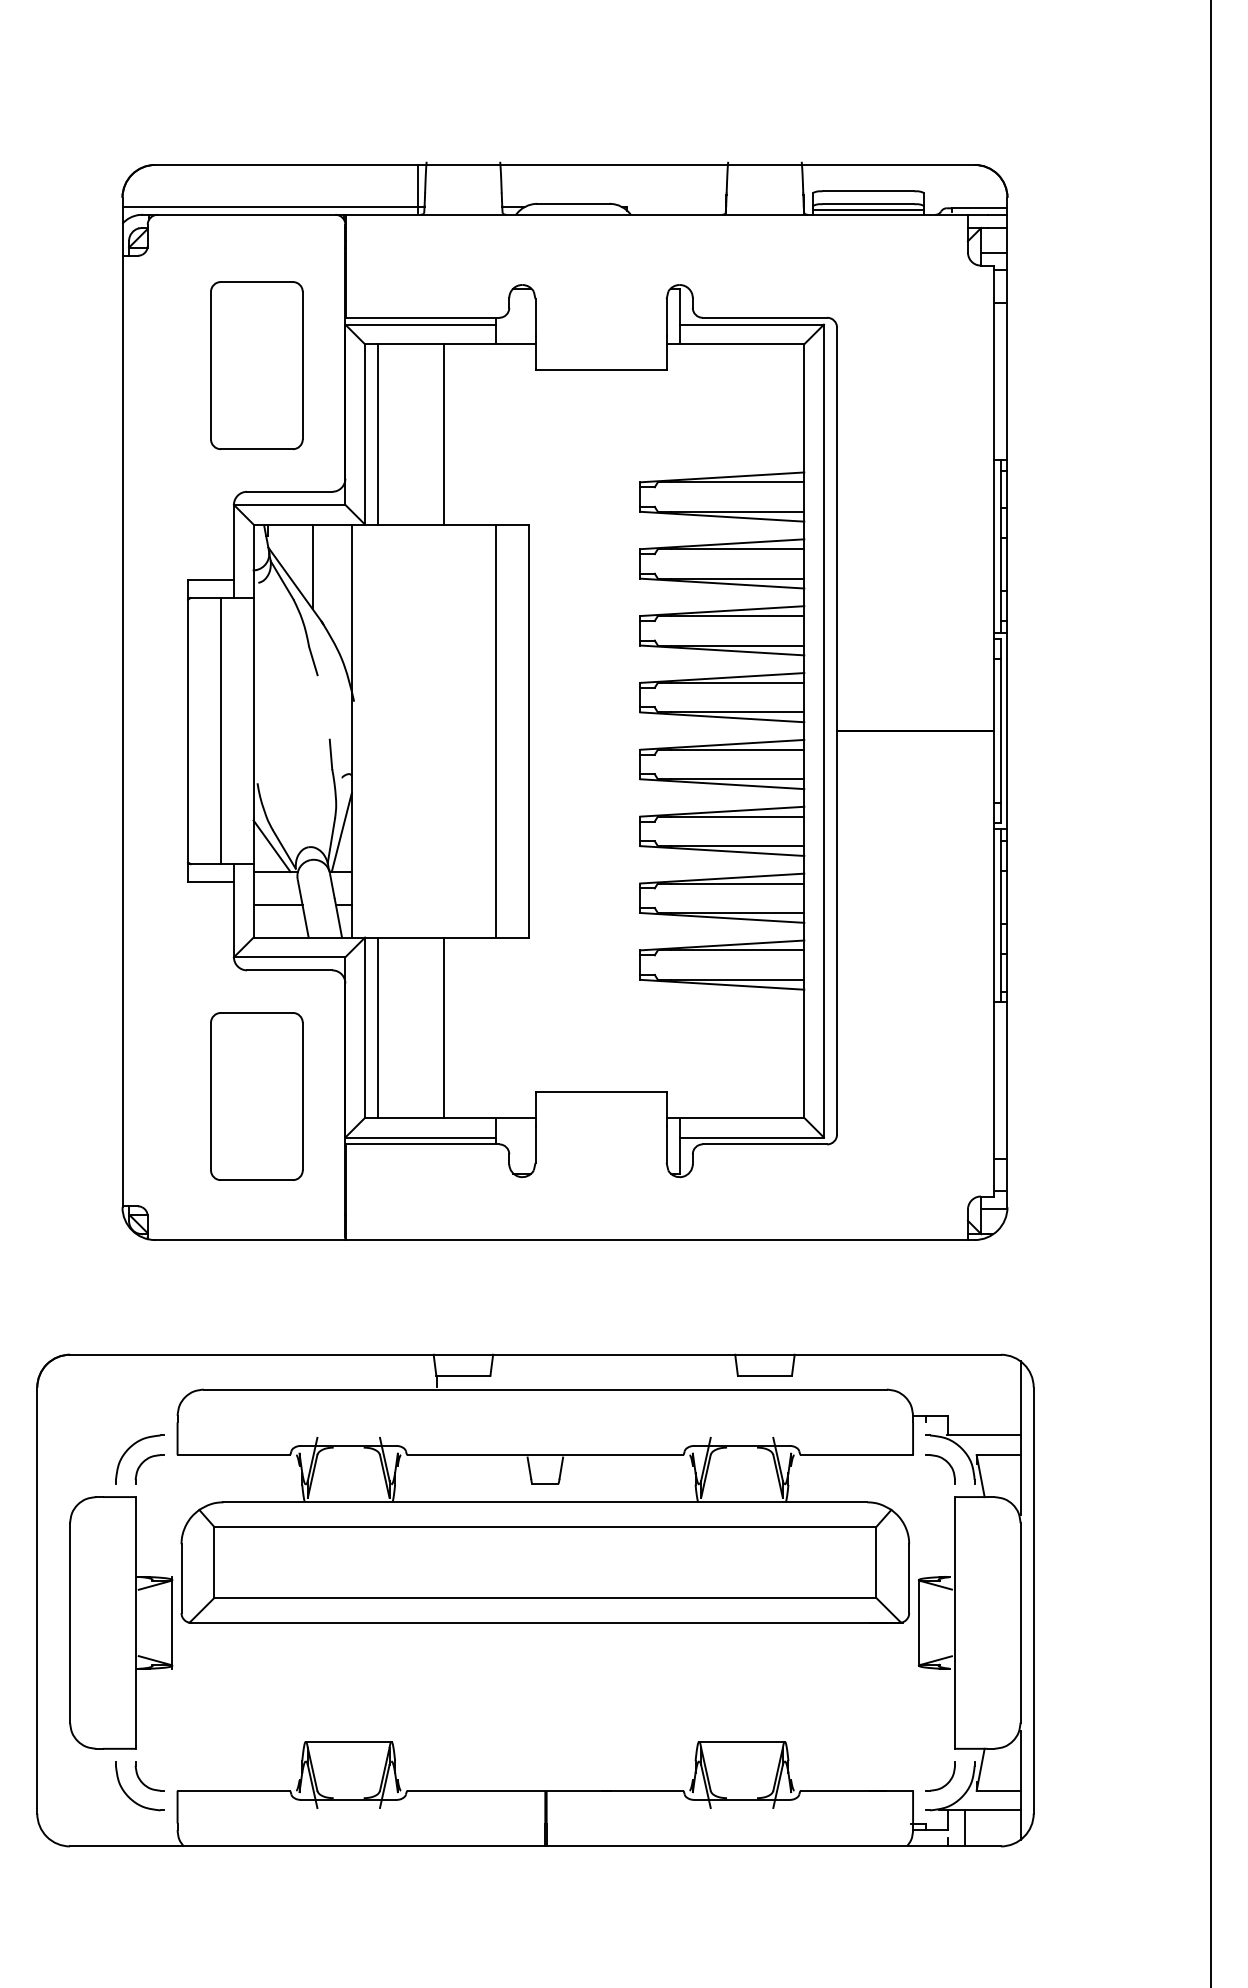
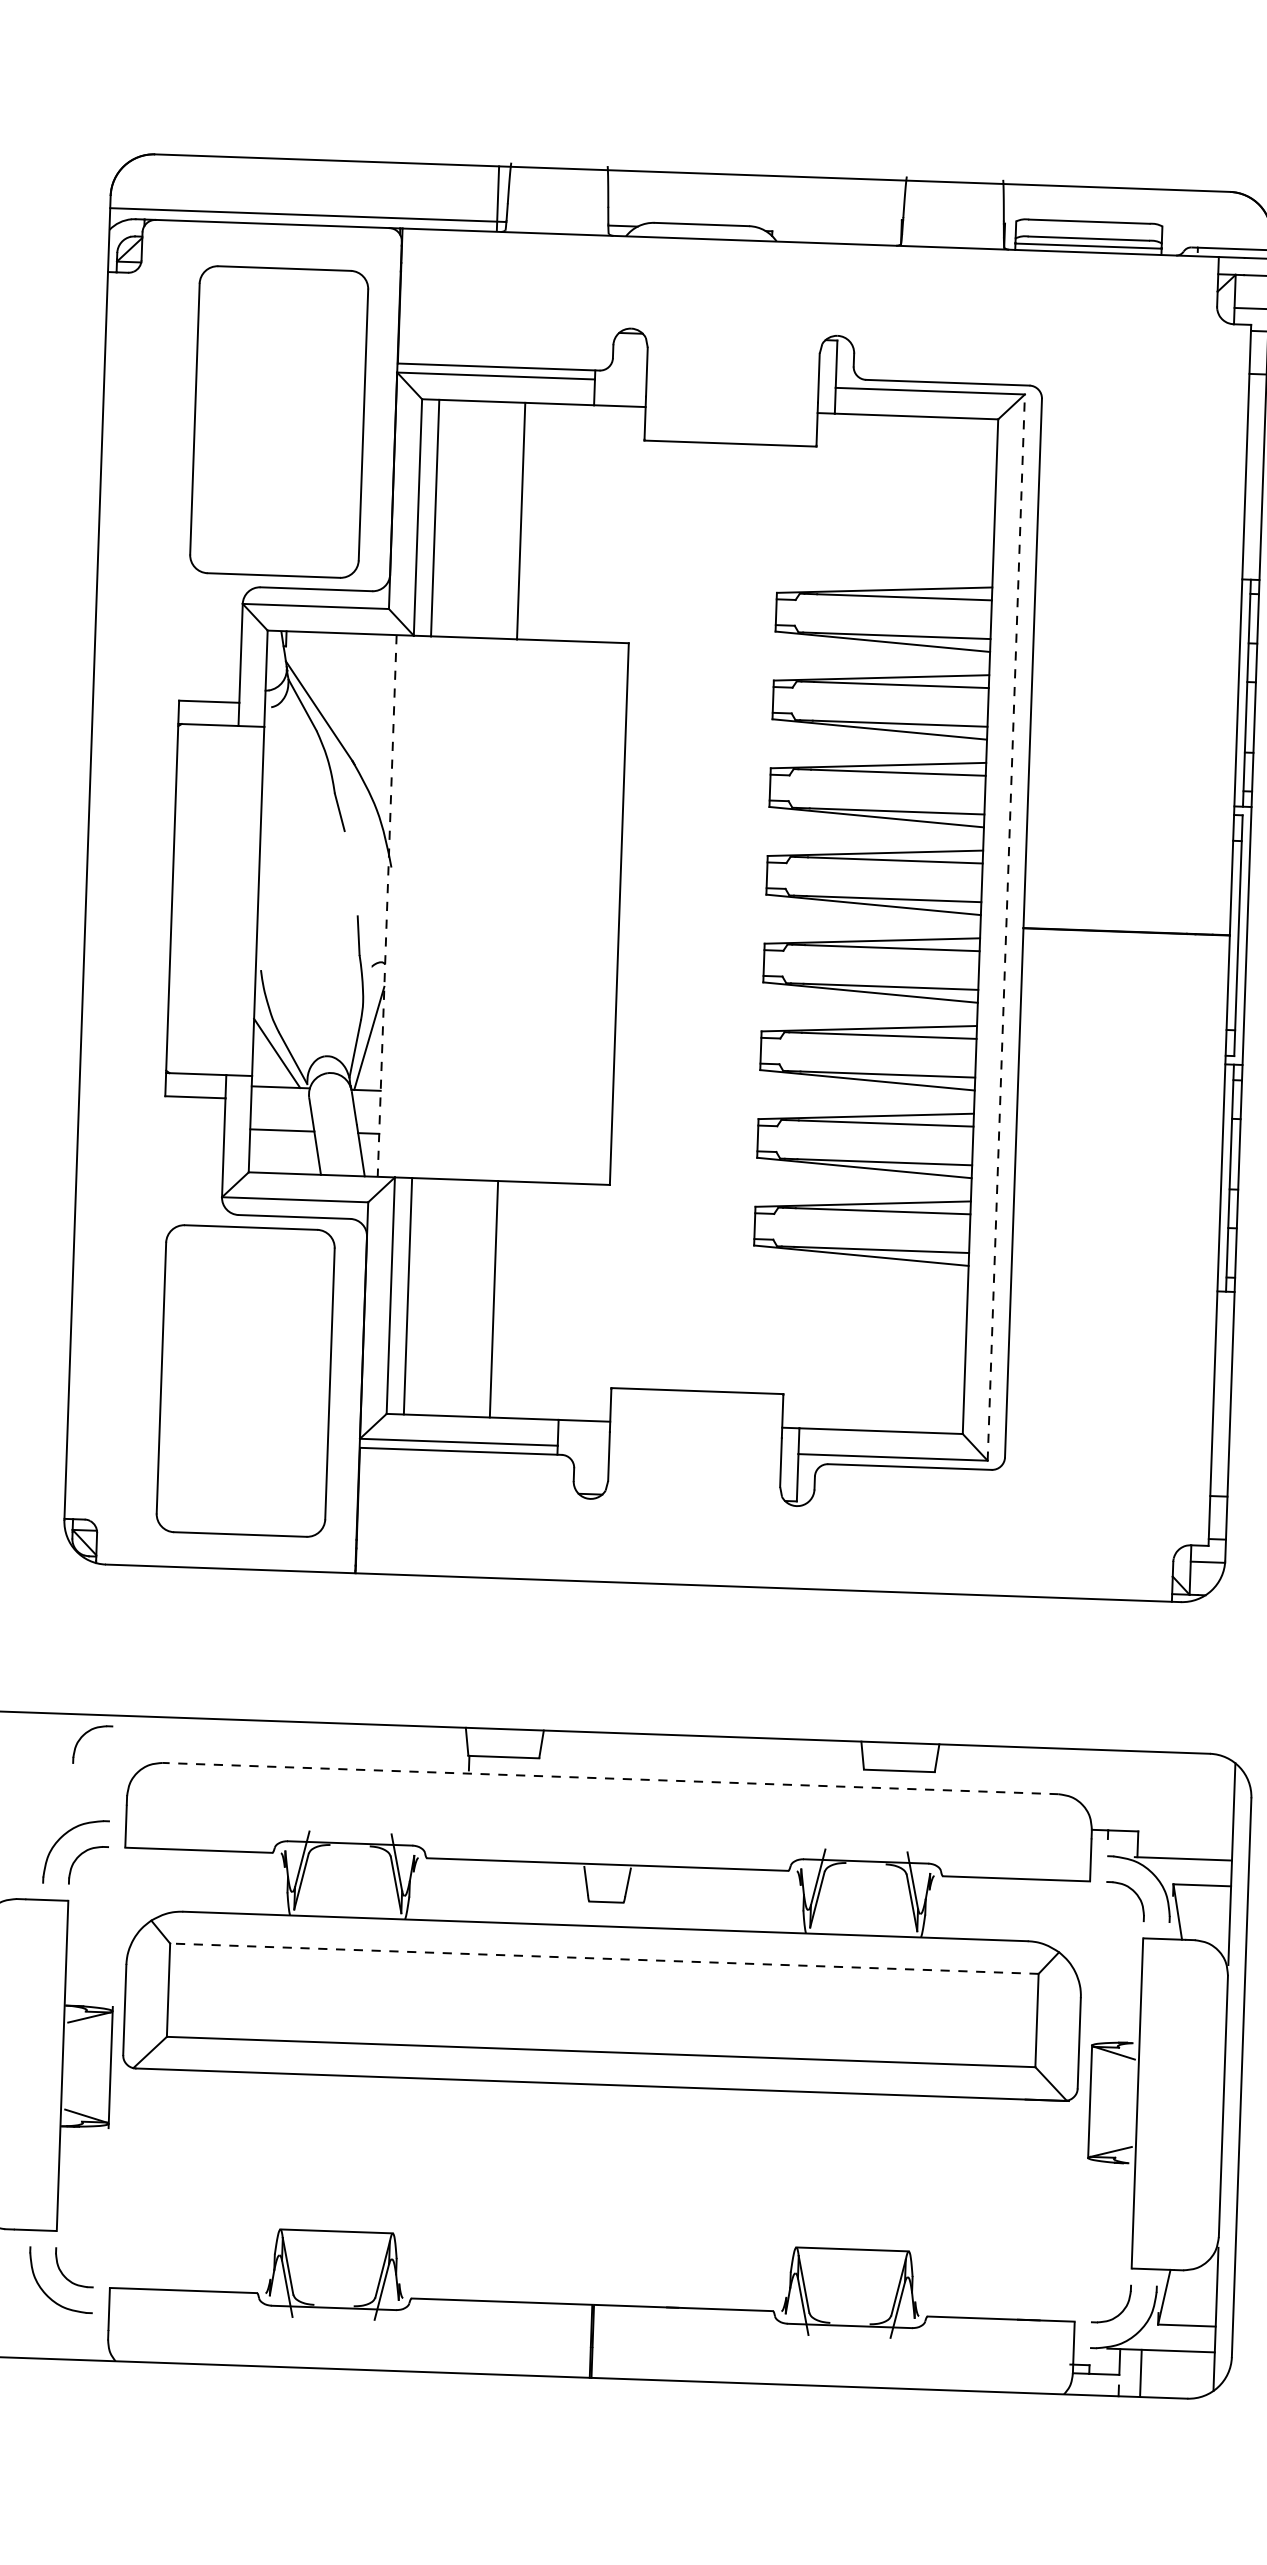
part: (256, 365) -> (278, 422), size x1.4
line: (312, 566) -> (342, 688), removed
line: (496, 730) -> (576, 911), removed
line: (823, 730) -> (1005, 926), solid -> dashed
line: (220, 731) -> (214, 900), removed
line: (351, 731) -> (386, 906), solid -> dashed
part: (256, 1096) -> (245, 1380), size x1.4
part: (143, 1371) -> (84, 1736), added
line: (545, 1389) -> (610, 1778), solid -> dashed
line: (544, 1526) -> (603, 1958), solid -> dashed

